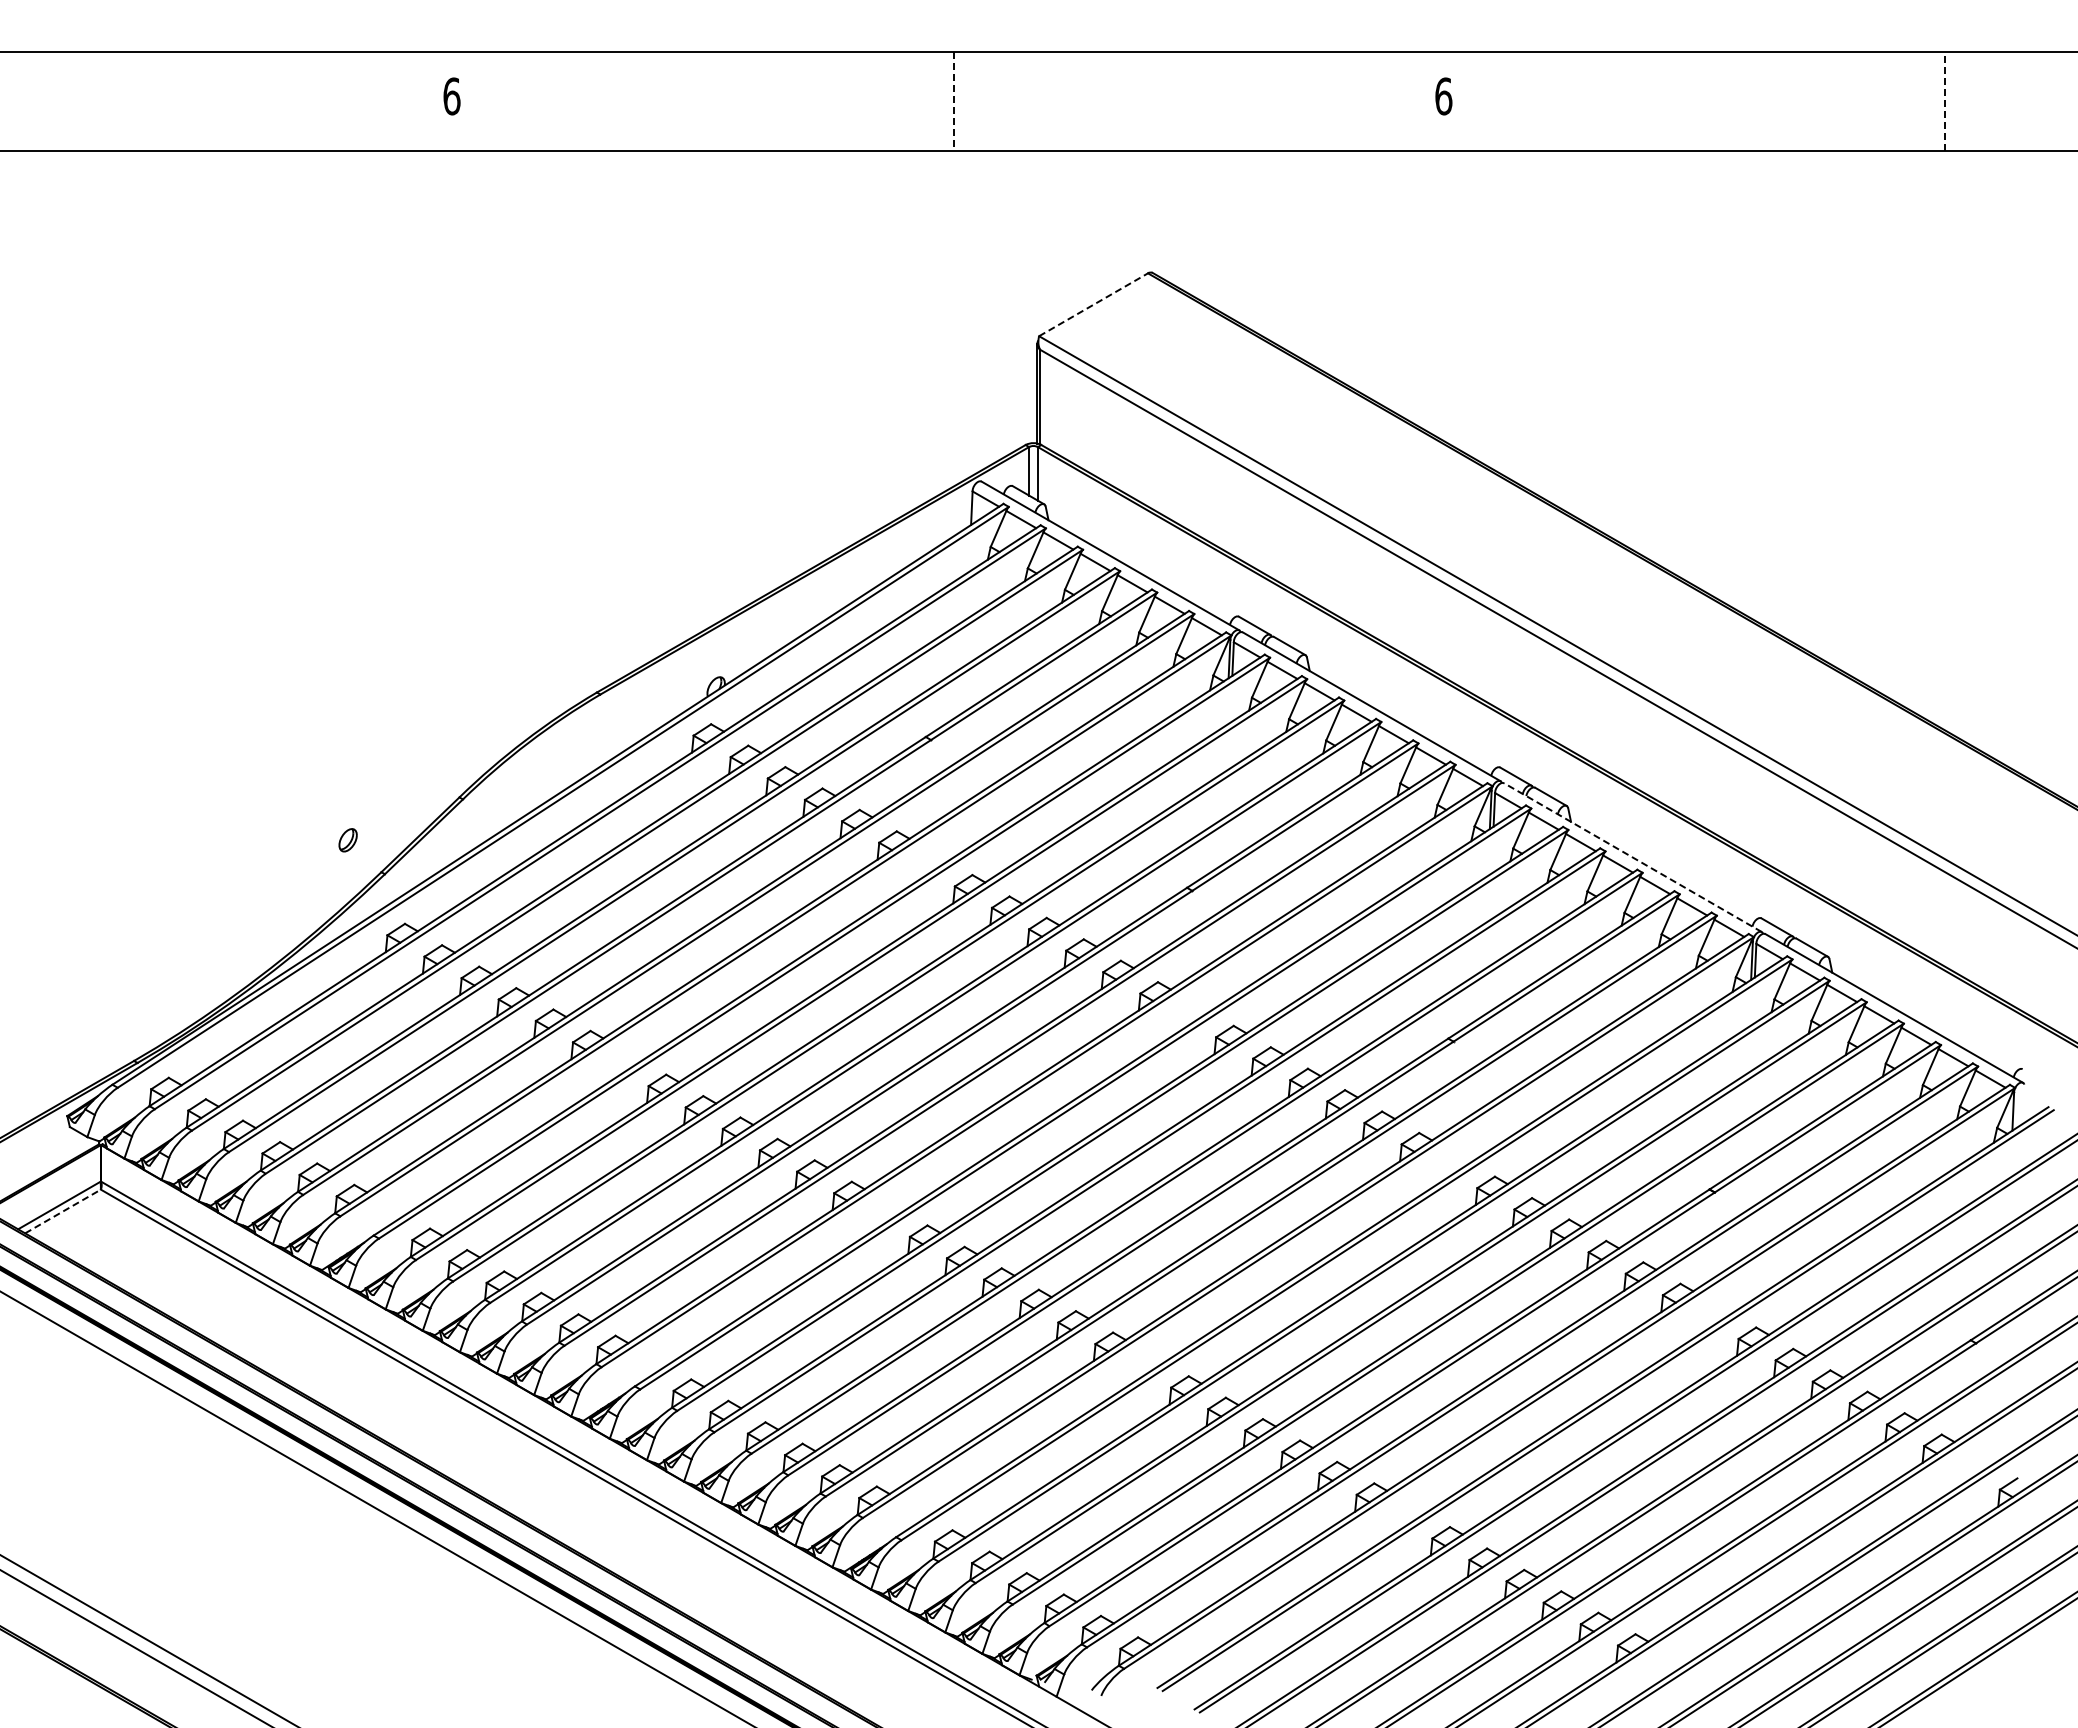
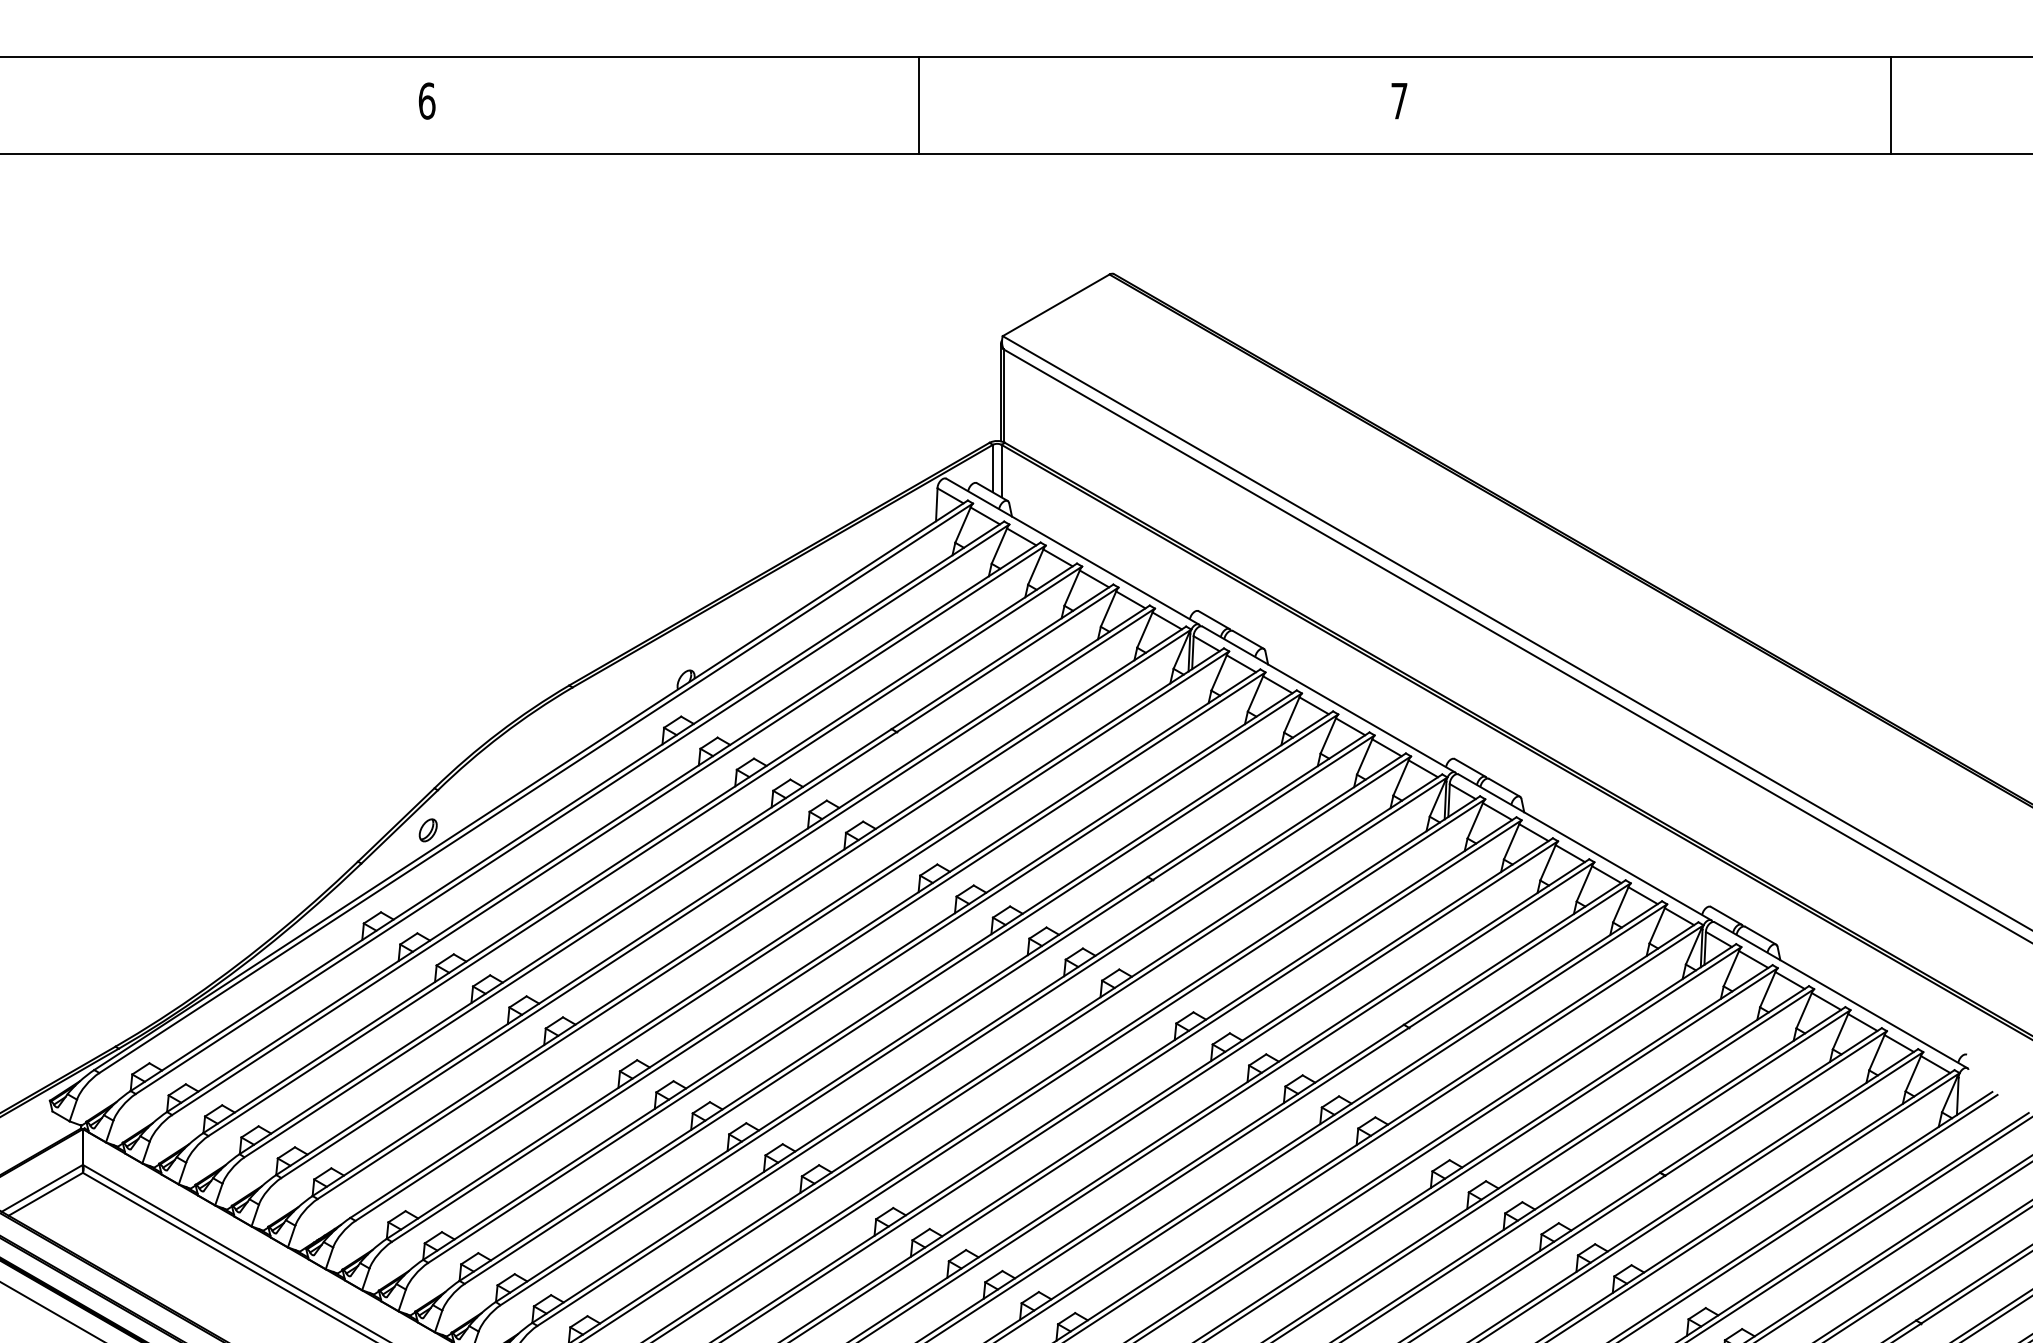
text: (1443, 96) -> (1399, 101), 6 -> 7
line: (953, 101) -> (918, 106), dashed -> solid
line: (1945, 101) -> (1891, 106), dashed -> solid
line: (1093, 304) -> (1056, 305), dashed -> solid
part: (347, 840) -> (427, 830), moved
line: (1632, 857) -> (1584, 847), dashed -> solid
line: (63, 1211) -> (46, 1194), dashed -> solid

